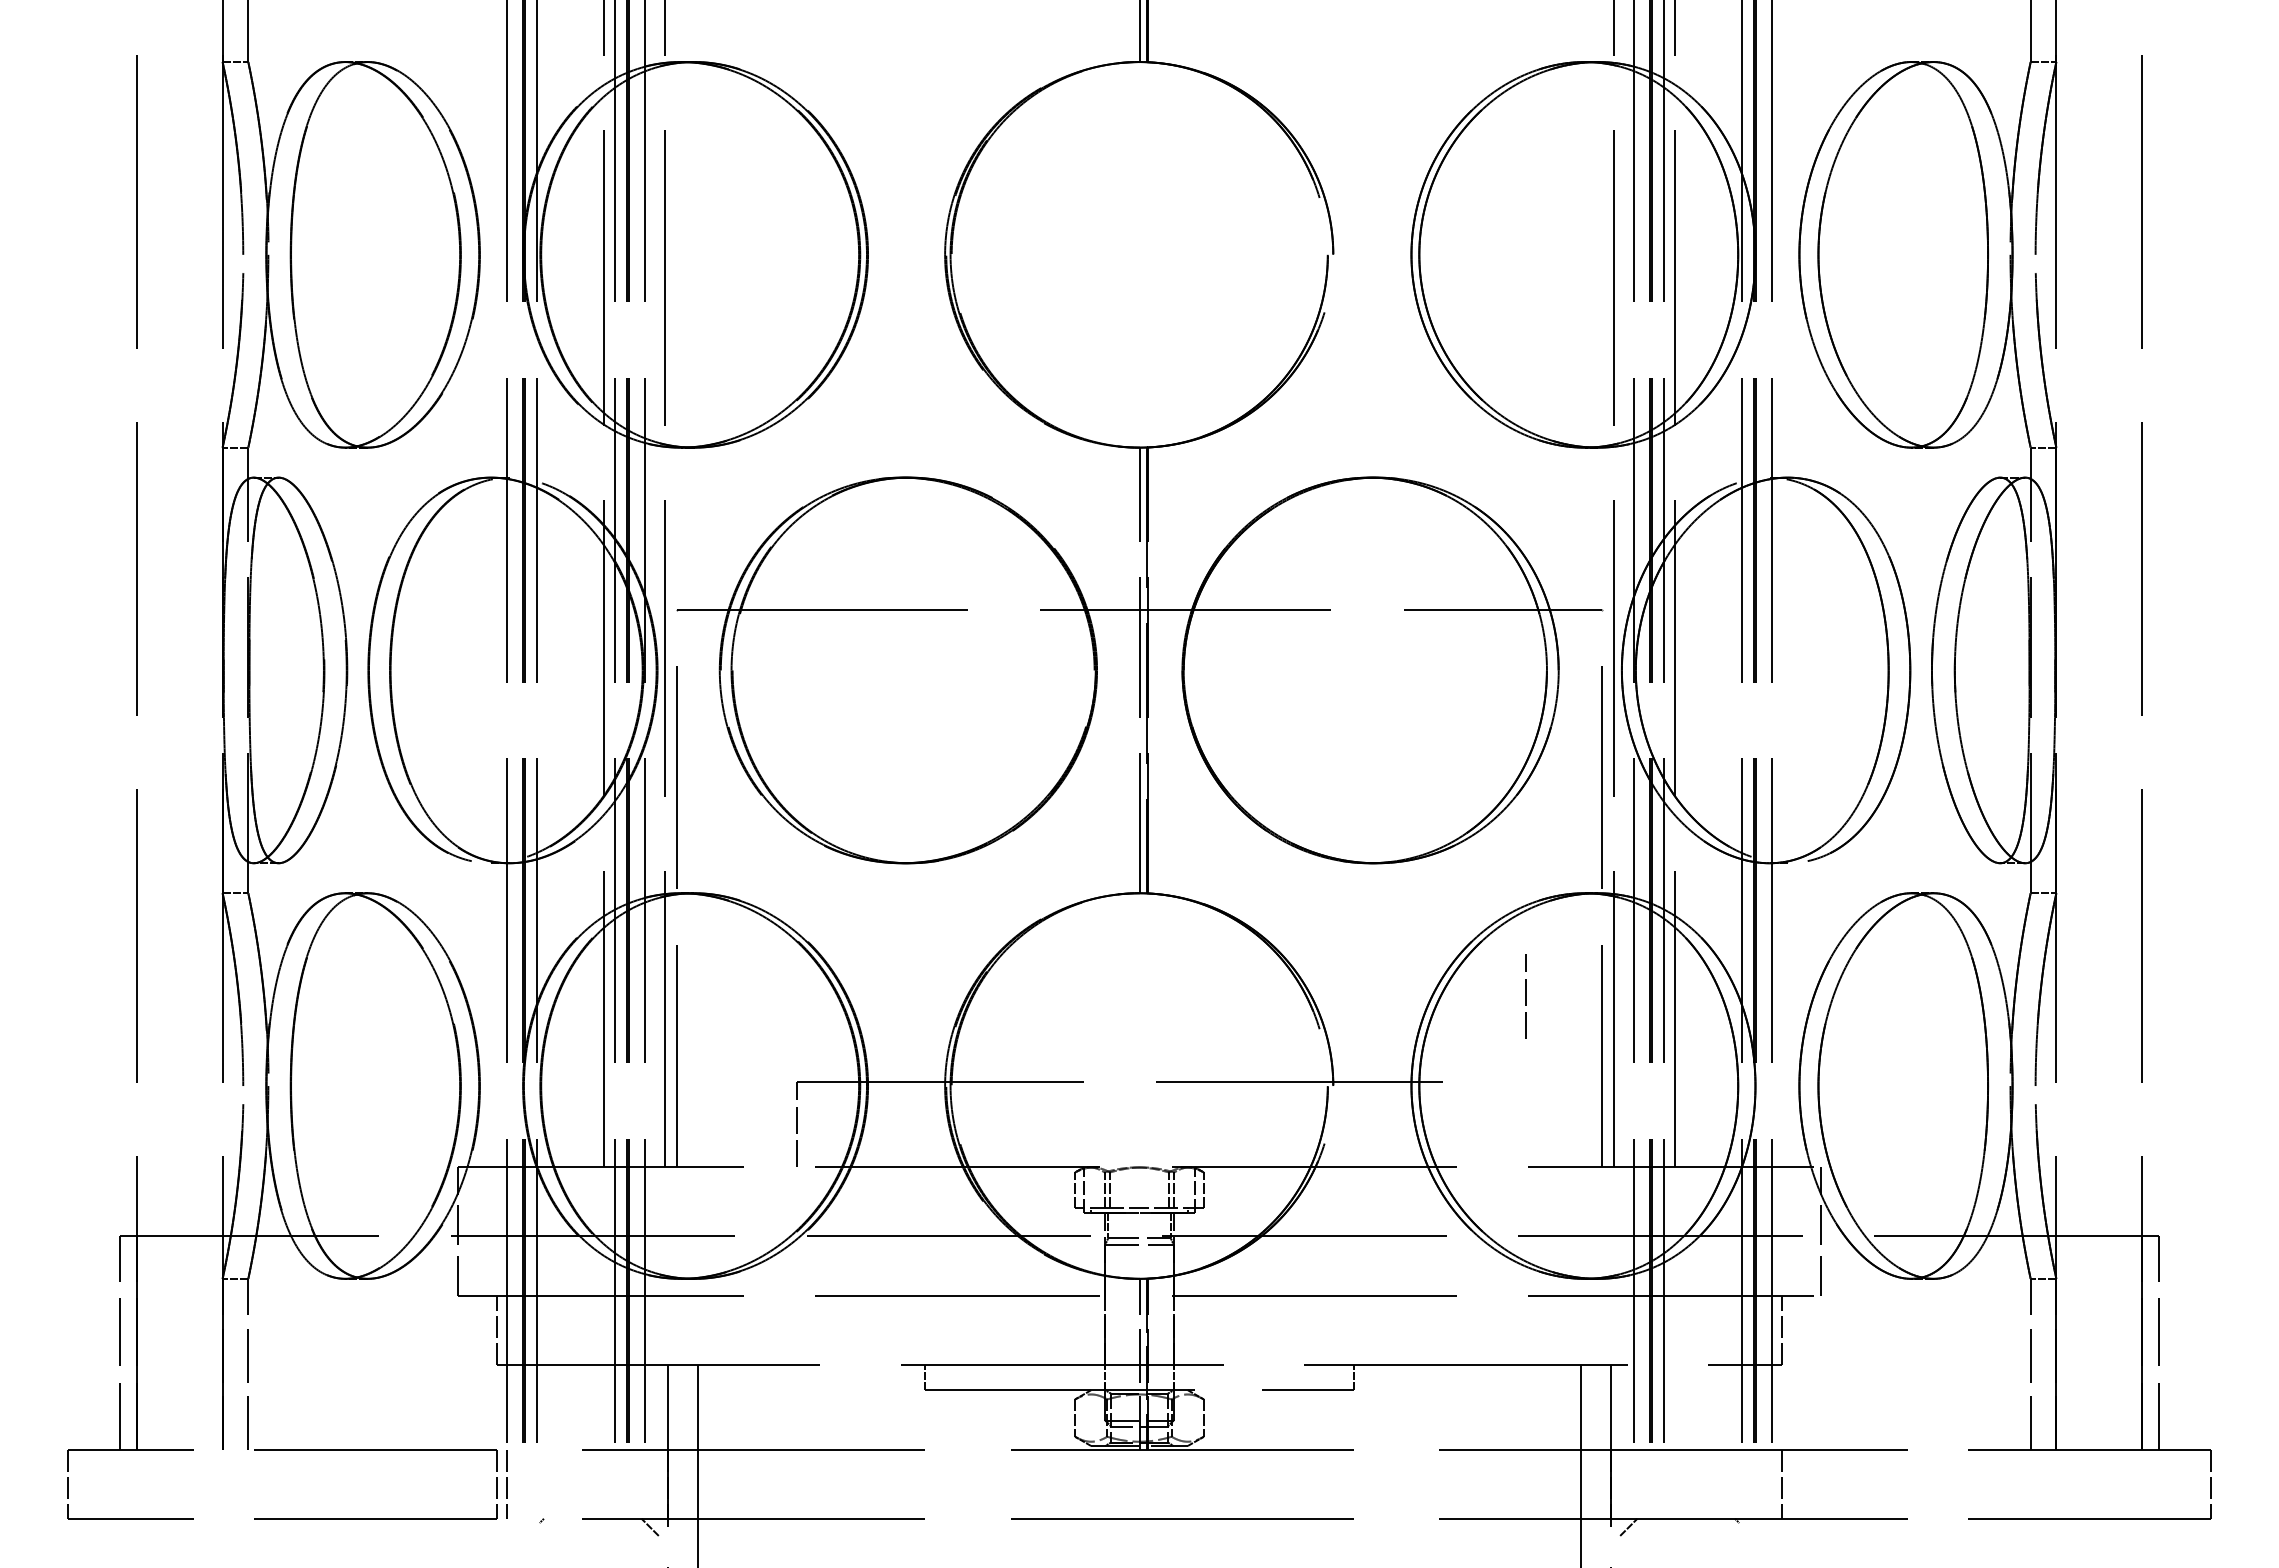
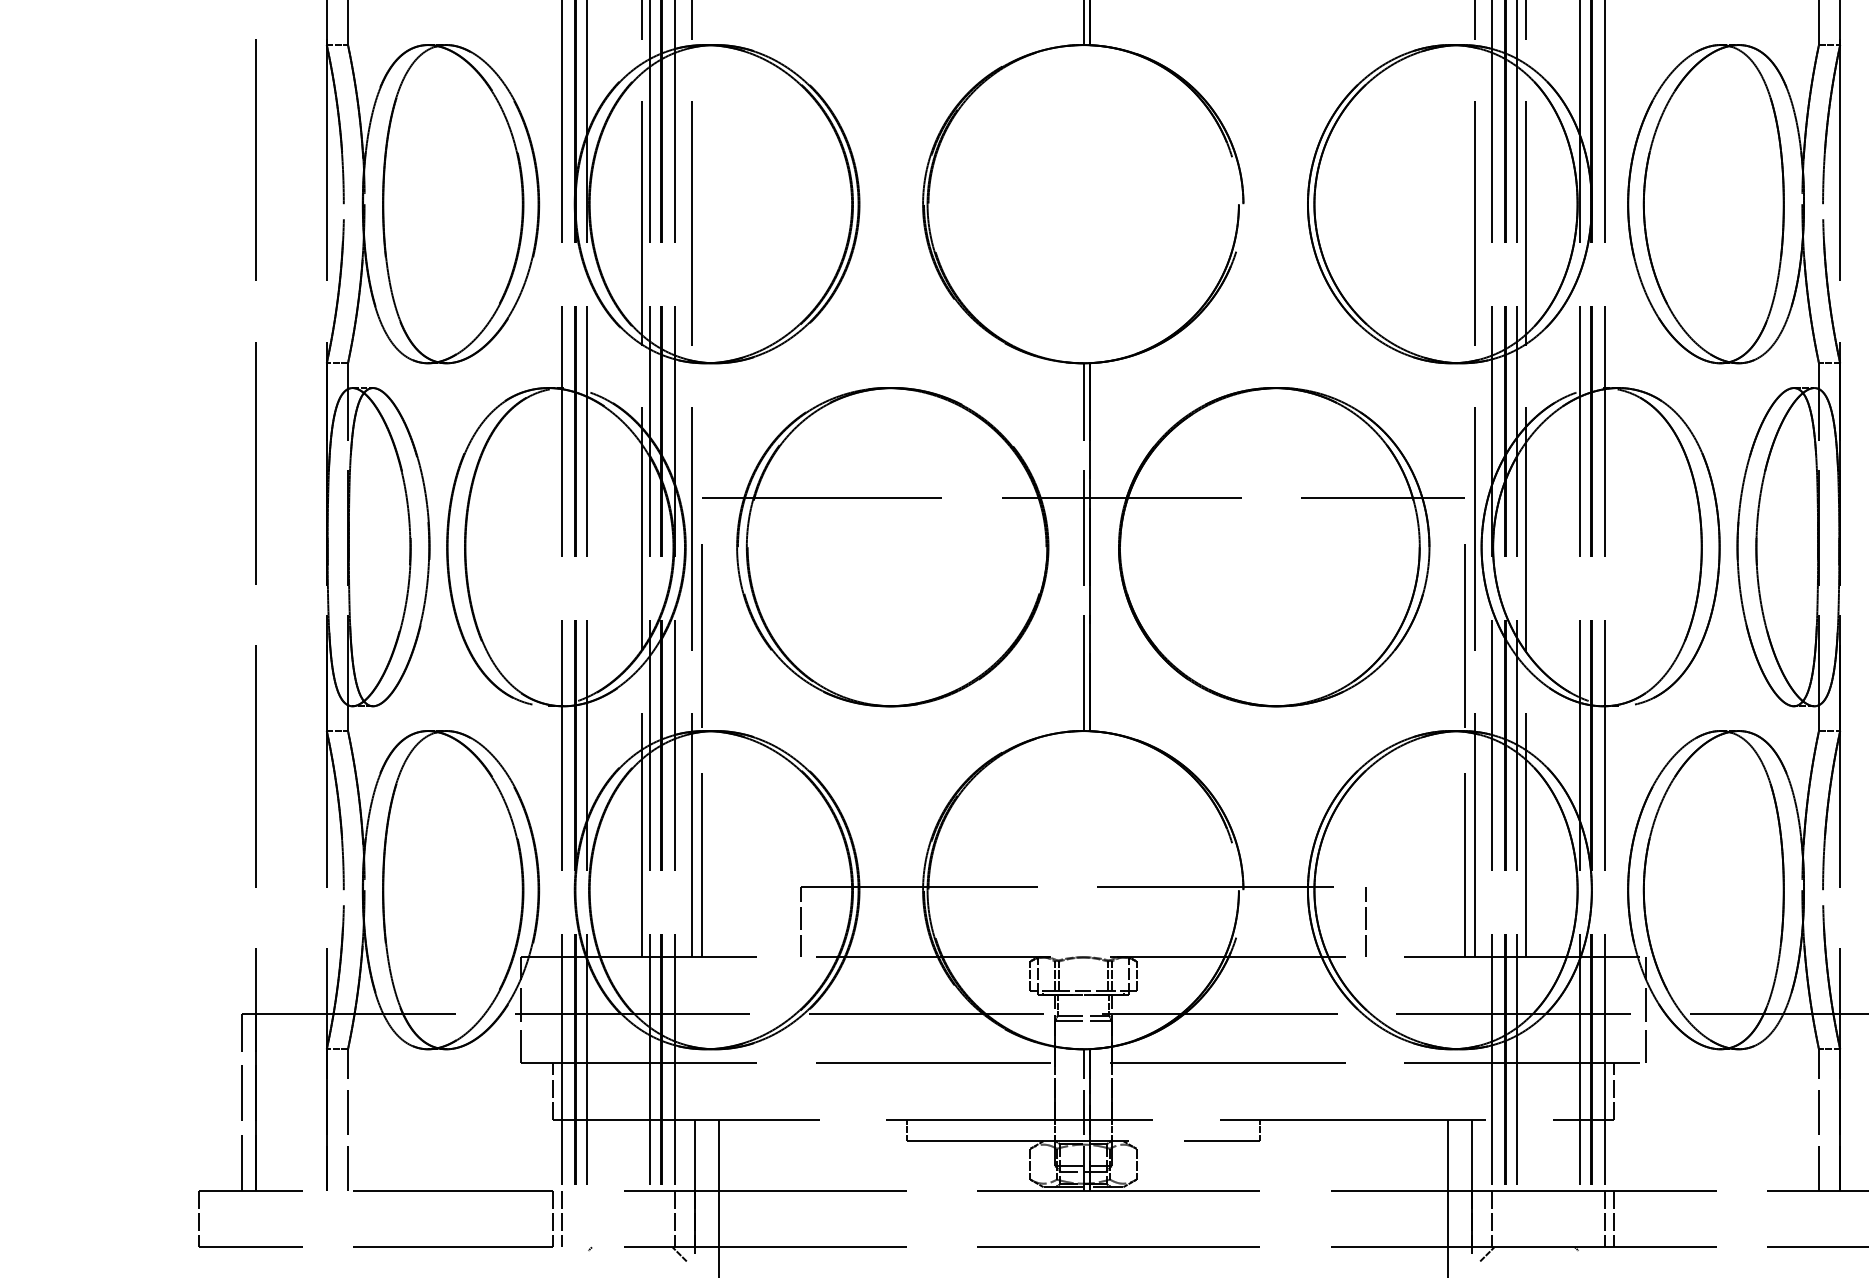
line: (1525, 996) -> (1365, 921), moved
line: (644, 1484) -> (674, 1219), added
line: (1634, 1484) -> (1492, 1219), added
line: (1771, 1484) -> (1605, 1219), added

